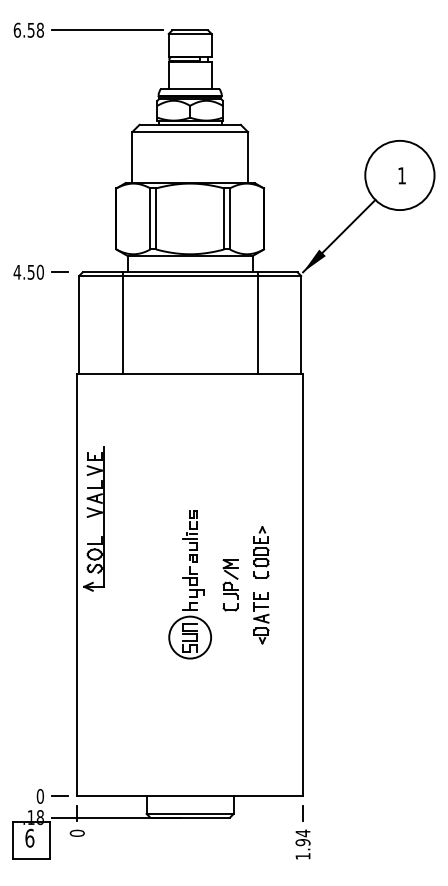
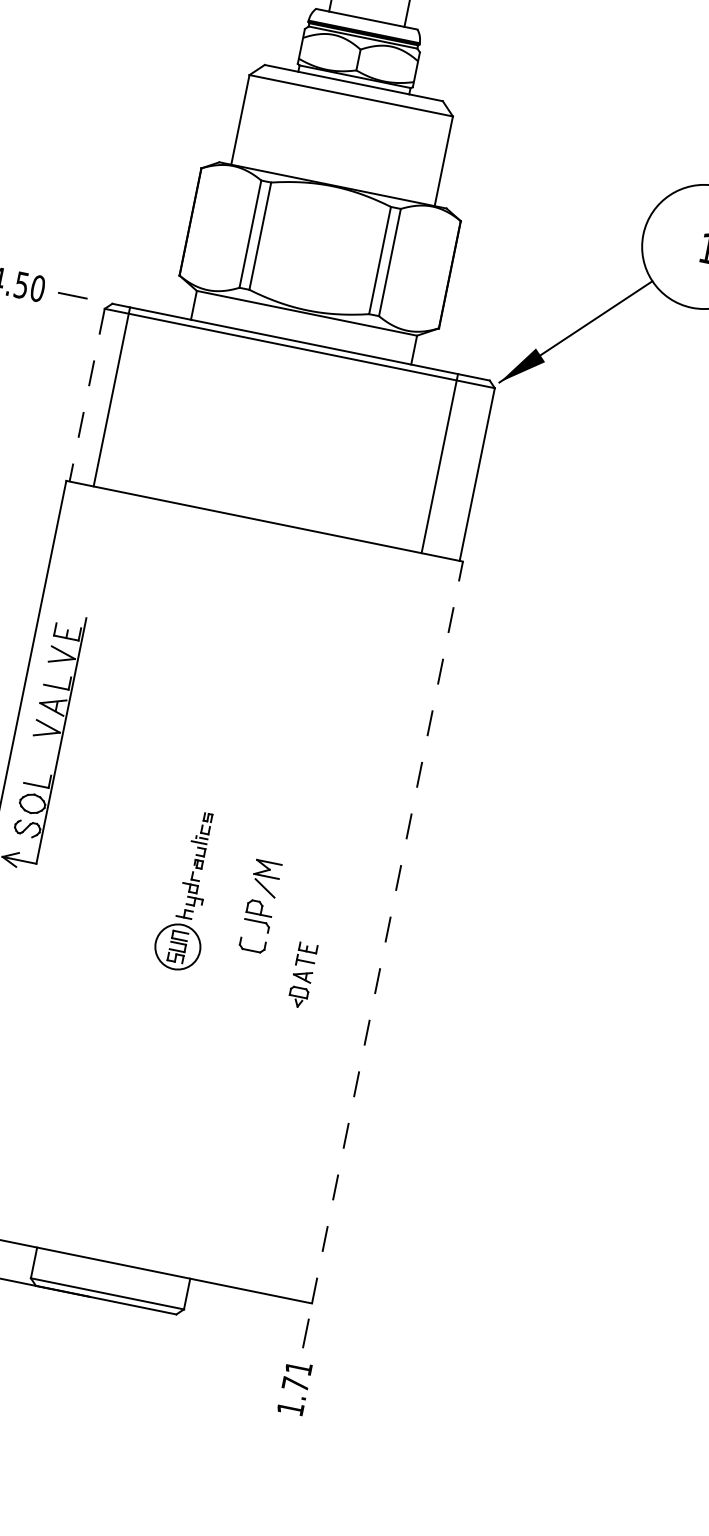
line: (122, 323) -> (111, 397), moved
line: (257, 323) -> (439, 464), moved
line: (79, 325) -> (87, 396), solid -> dashed
part: (261, 552) -> (326, 859), removed
part: (189, 584) -> (188, 890), size x0.6
line: (303, 584) -> (388, 931), solid -> dashed
part: (261, 618) -> (302, 975), size x0.7
text: (302, 837) -> (296, 1375), 1.94 -> 1.71

